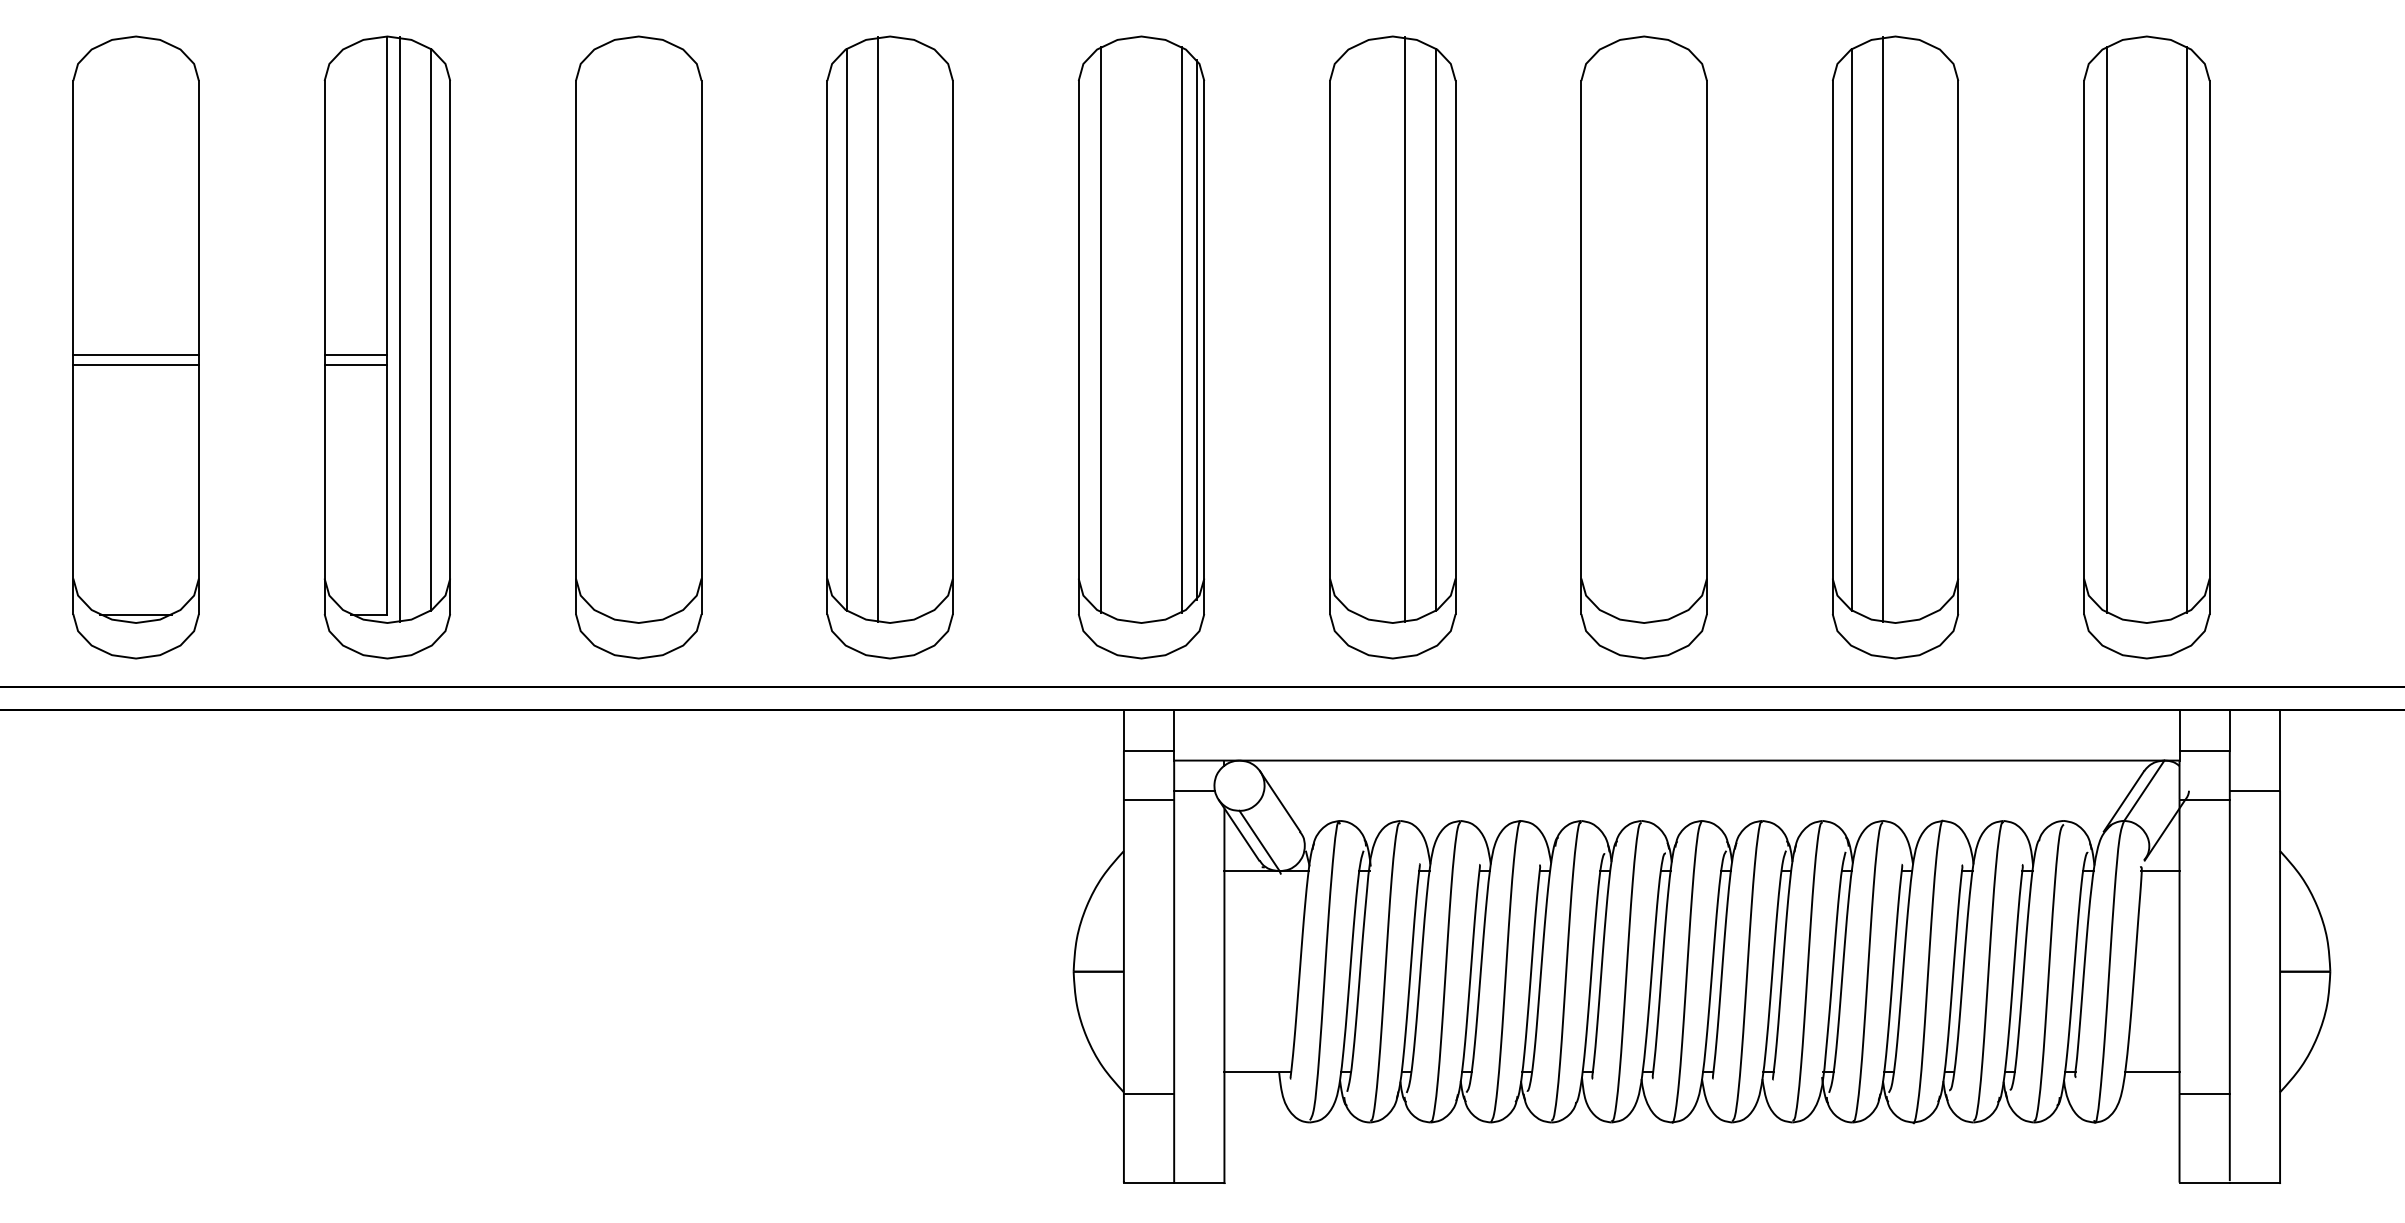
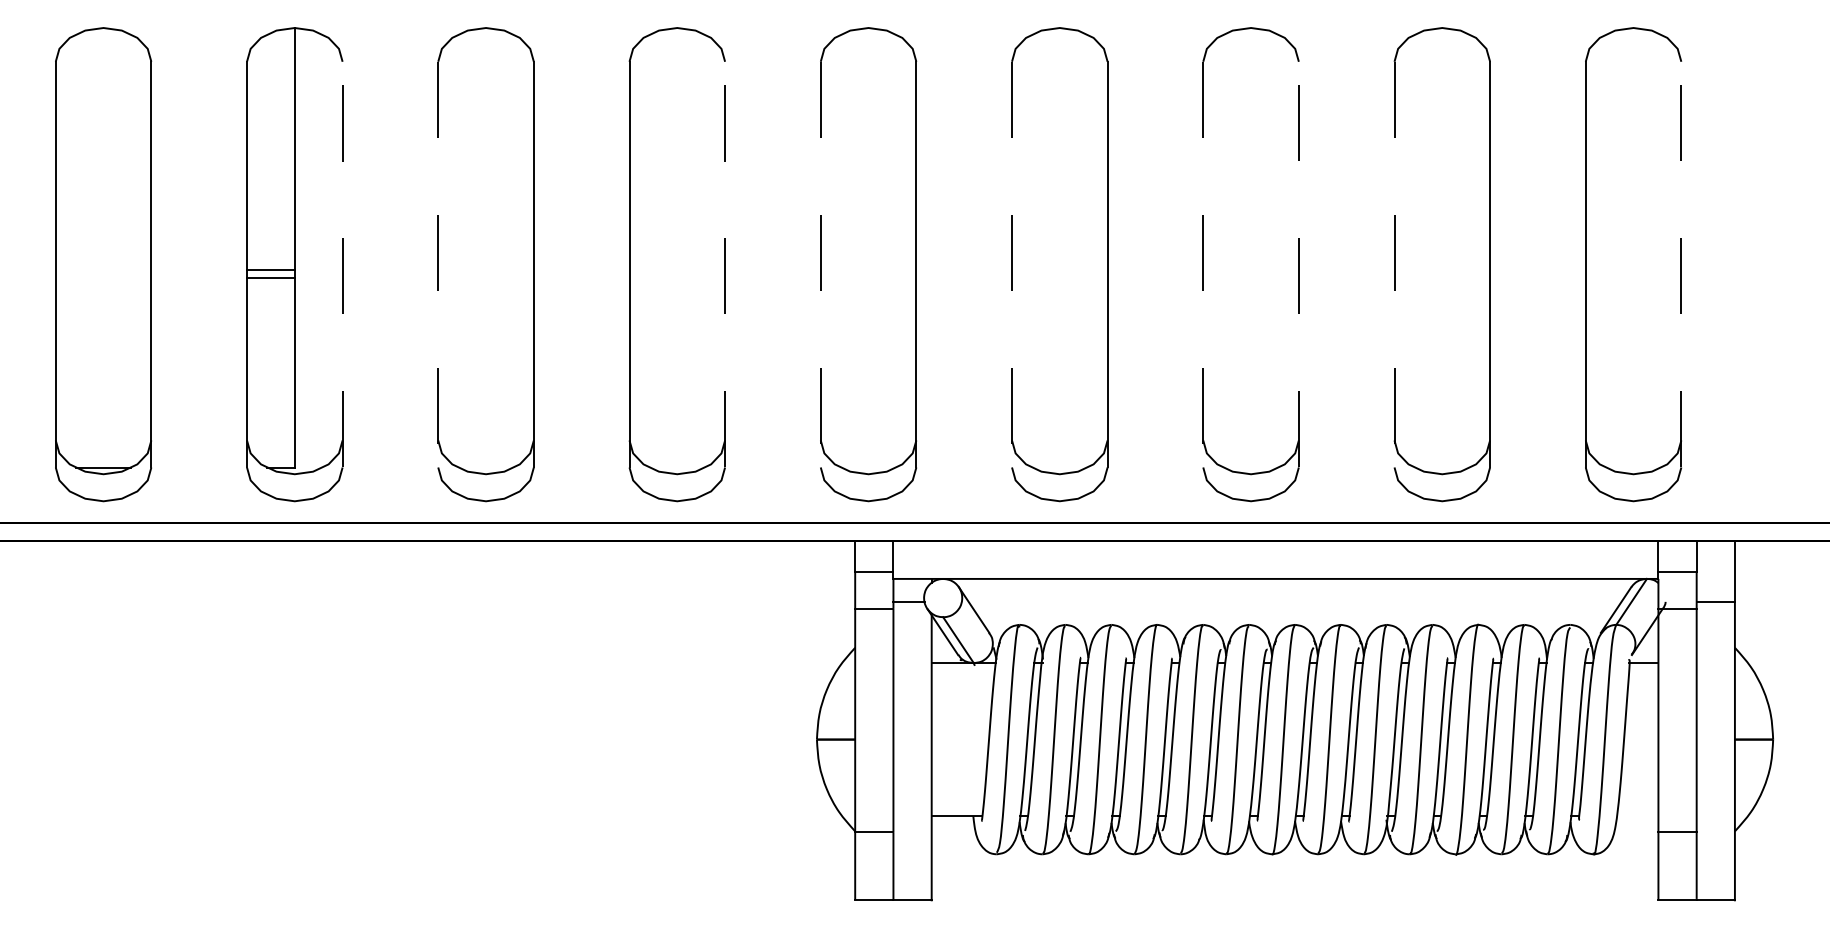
line: (399, 329) -> (303, 250), removed
line: (431, 329) -> (328, 250), removed
line: (846, 329) -> (644, 250), removed
line: (877, 329) -> (667, 250), removed
line: (1101, 329) -> (838, 250), removed
line: (1181, 329) -> (899, 250), removed
line: (1196, 329) -> (910, 250), removed
line: (1405, 329) -> (1069, 250), removed
line: (1436, 329) -> (1093, 250), removed
line: (1851, 329) -> (1408, 250), removed
line: (1883, 329) -> (1433, 250), removed
line: (2106, 329) -> (1602, 250), removed
line: (2187, 329) -> (1664, 250), removed
line: (450, 347) -> (342, 264), solid -> dashed
line: (575, 347) -> (437, 264), solid -> dashed
line: (952, 347) -> (724, 264), solid -> dashed
line: (1078, 347) -> (820, 264), solid -> dashed
line: (1330, 347) -> (1012, 264), solid -> dashed
line: (1581, 347) -> (1203, 264), solid -> dashed
line: (1707, 347) -> (1299, 264), solid -> dashed
line: (1832, 347) -> (1394, 264), solid -> dashed
line: (2209, 347) -> (1681, 264), solid -> dashed
line: (135, 354) -> (103, 269), removed
line: (135, 365) -> (103, 278), removed
line: (2151, 1072) -> (1637, 816), removed

